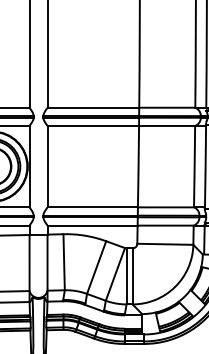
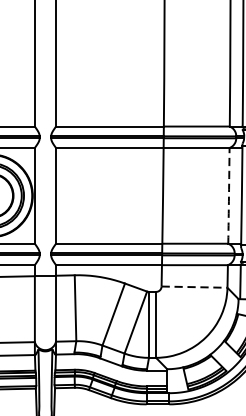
arc: (194, 166) -> (228, 195), solid -> dashed
line: (165, 244) -> (194, 287), solid -> dashed

